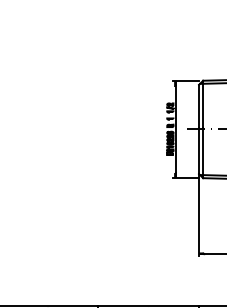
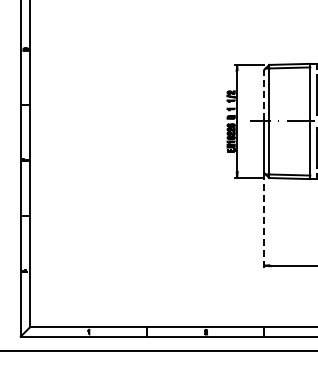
line: (199, 106) -> (264, 94), solid -> dashed
line: (199, 215) -> (264, 221), solid -> dashed

